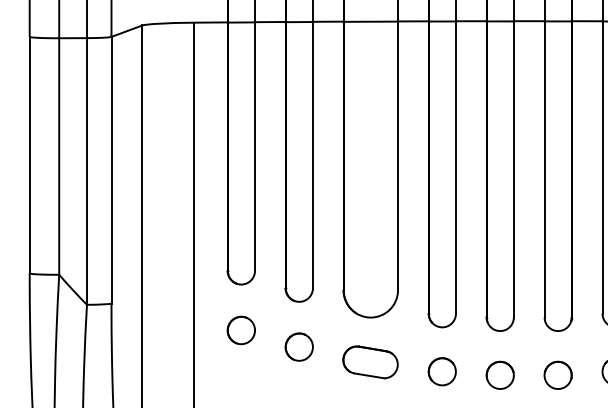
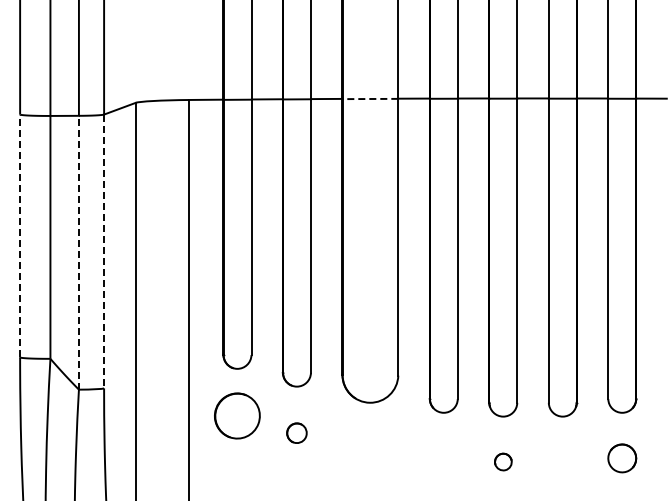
line: (370, 22) -> (370, 99), solid -> dashed
line: (30, 154) -> (20, 235), solid -> dashed
line: (111, 170) -> (104, 251), solid -> dashed
line: (86, 171) -> (78, 252), solid -> dashed
part: (241, 329) -> (237, 415), size x1.6
part: (298, 347) -> (296, 433), size x0.7
part: (369, 362) -> (369, 448), removed
part: (442, 371) -> (443, 458), removed
part: (500, 374) -> (503, 461), size x0.6
part: (557, 374) -> (562, 461), removed

